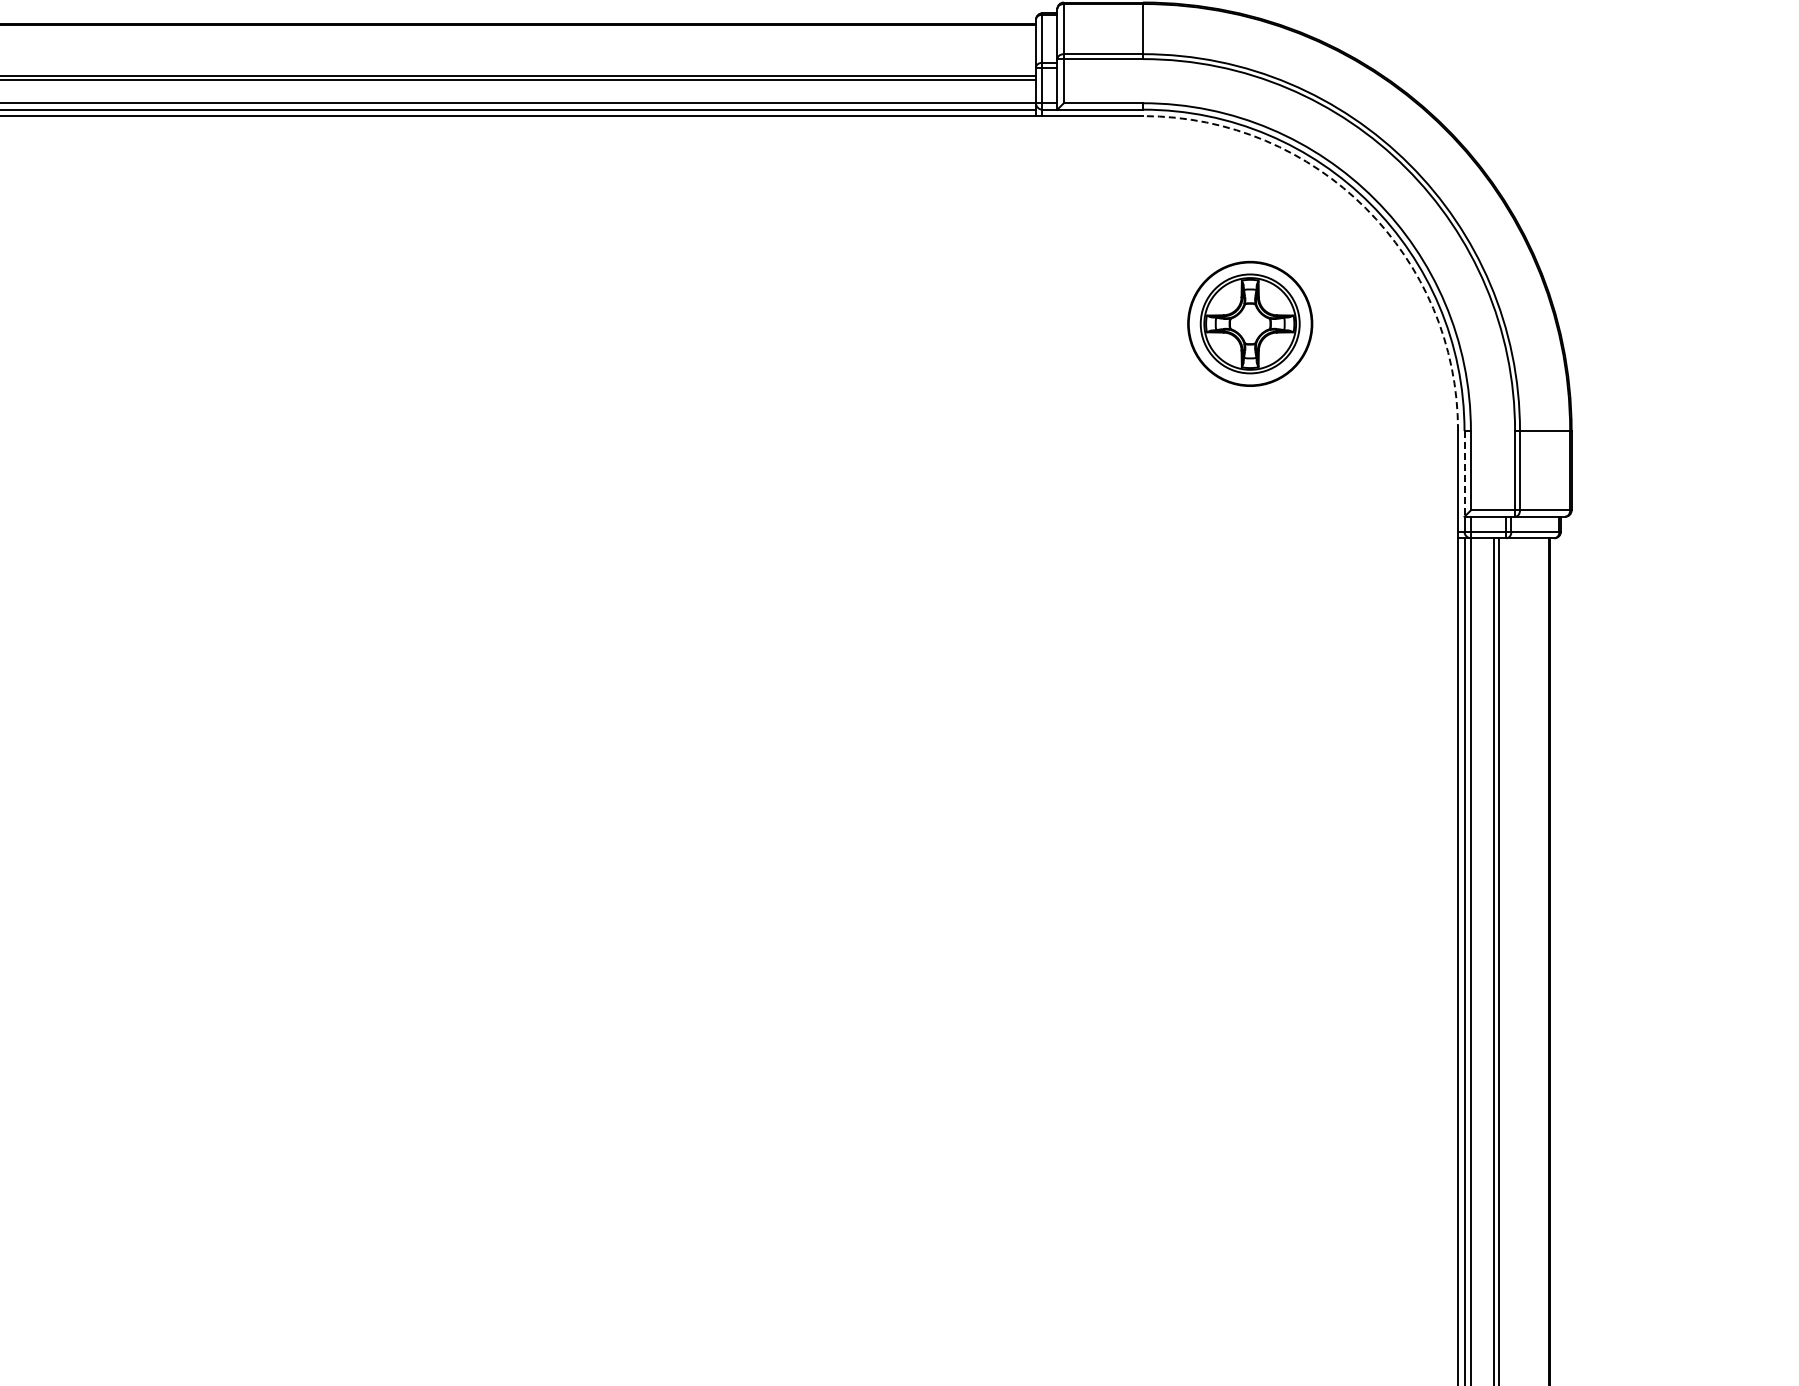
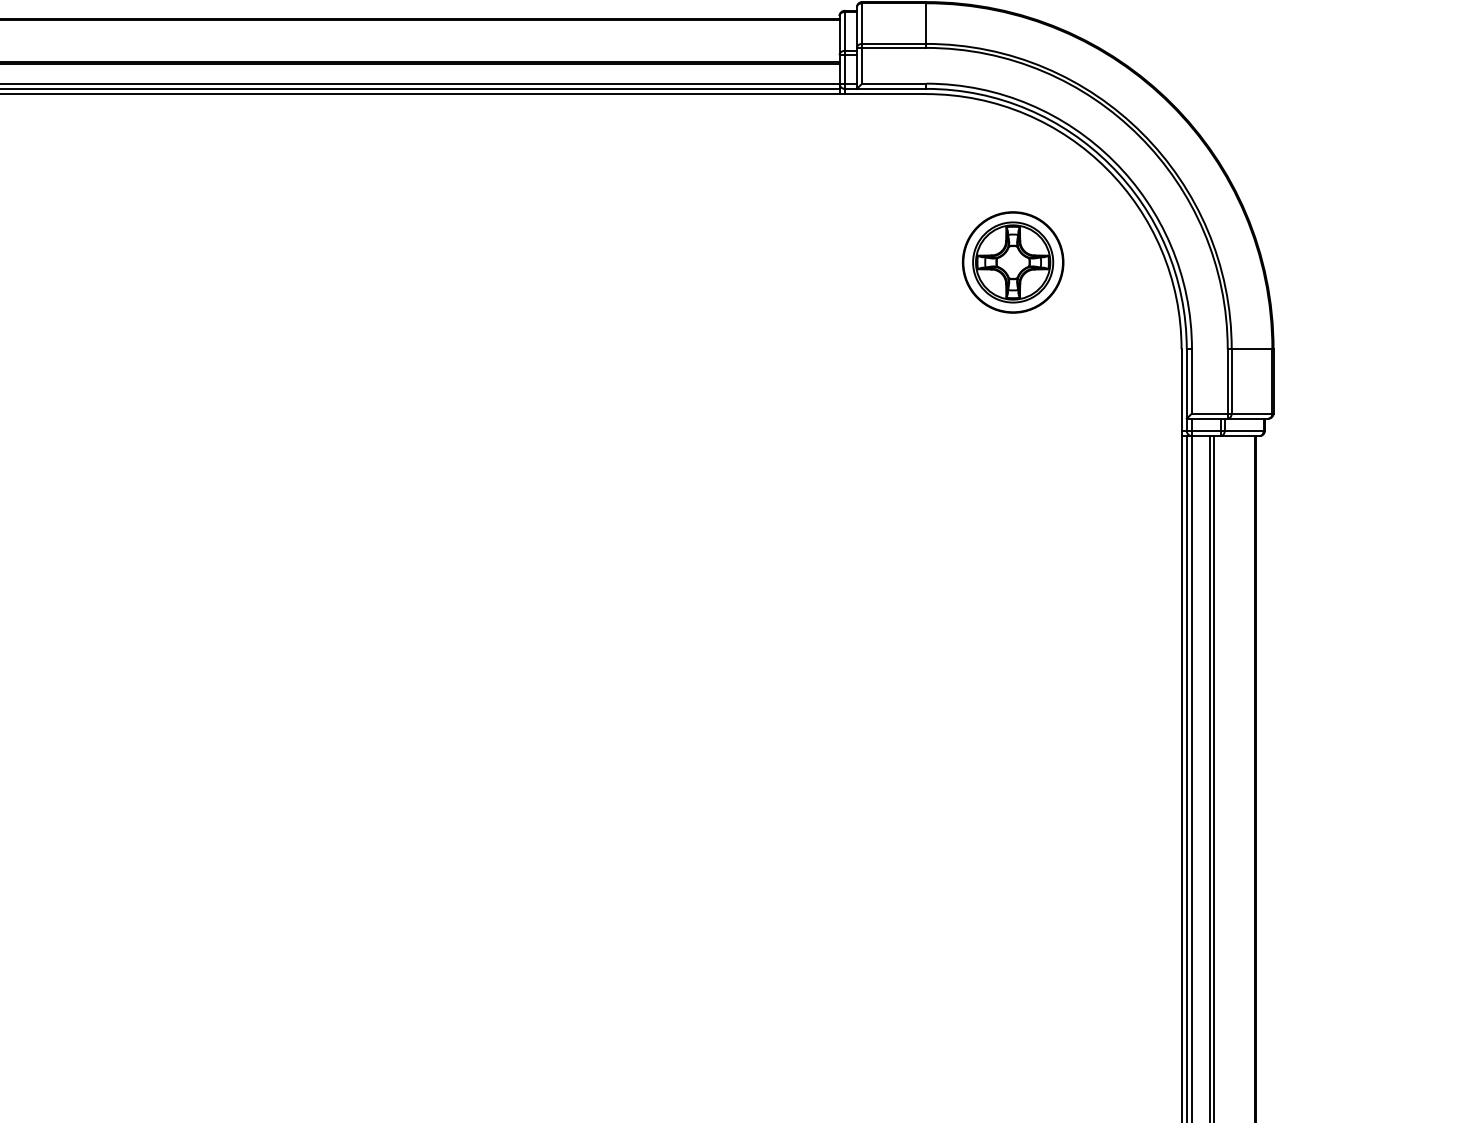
arc: (1365, 208) -> (1106, 168), dashed -> solid
line: (1464, 473) -> (1186, 383), dashed -> solid

